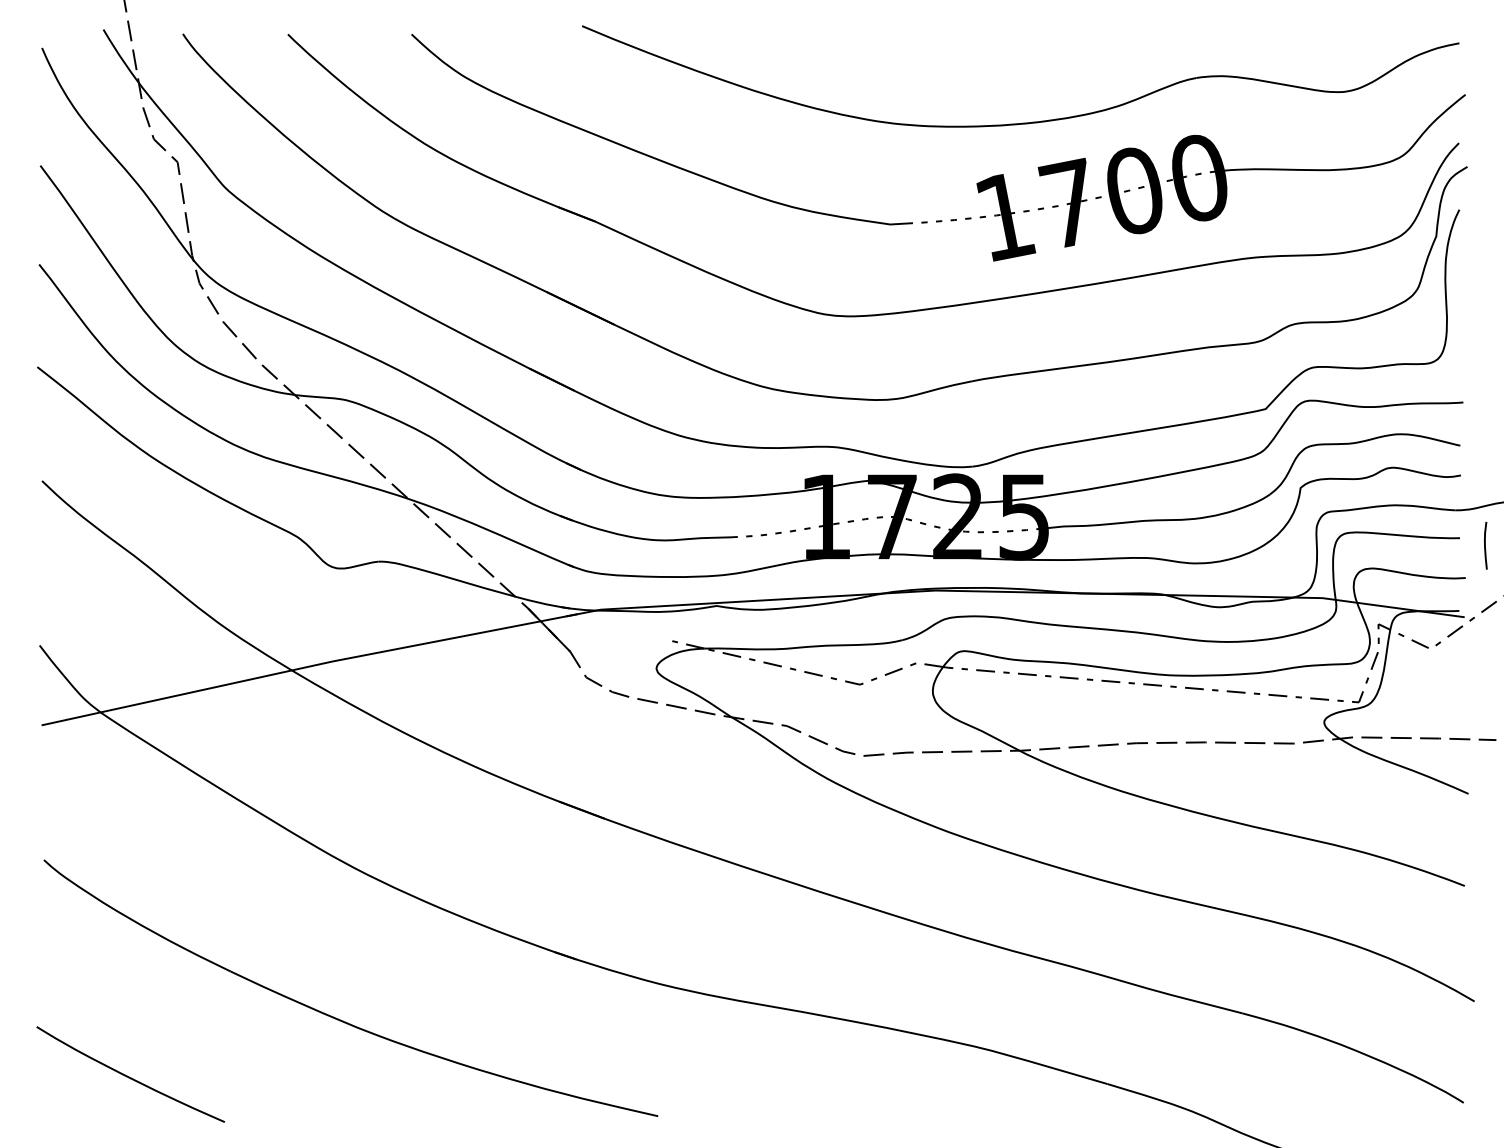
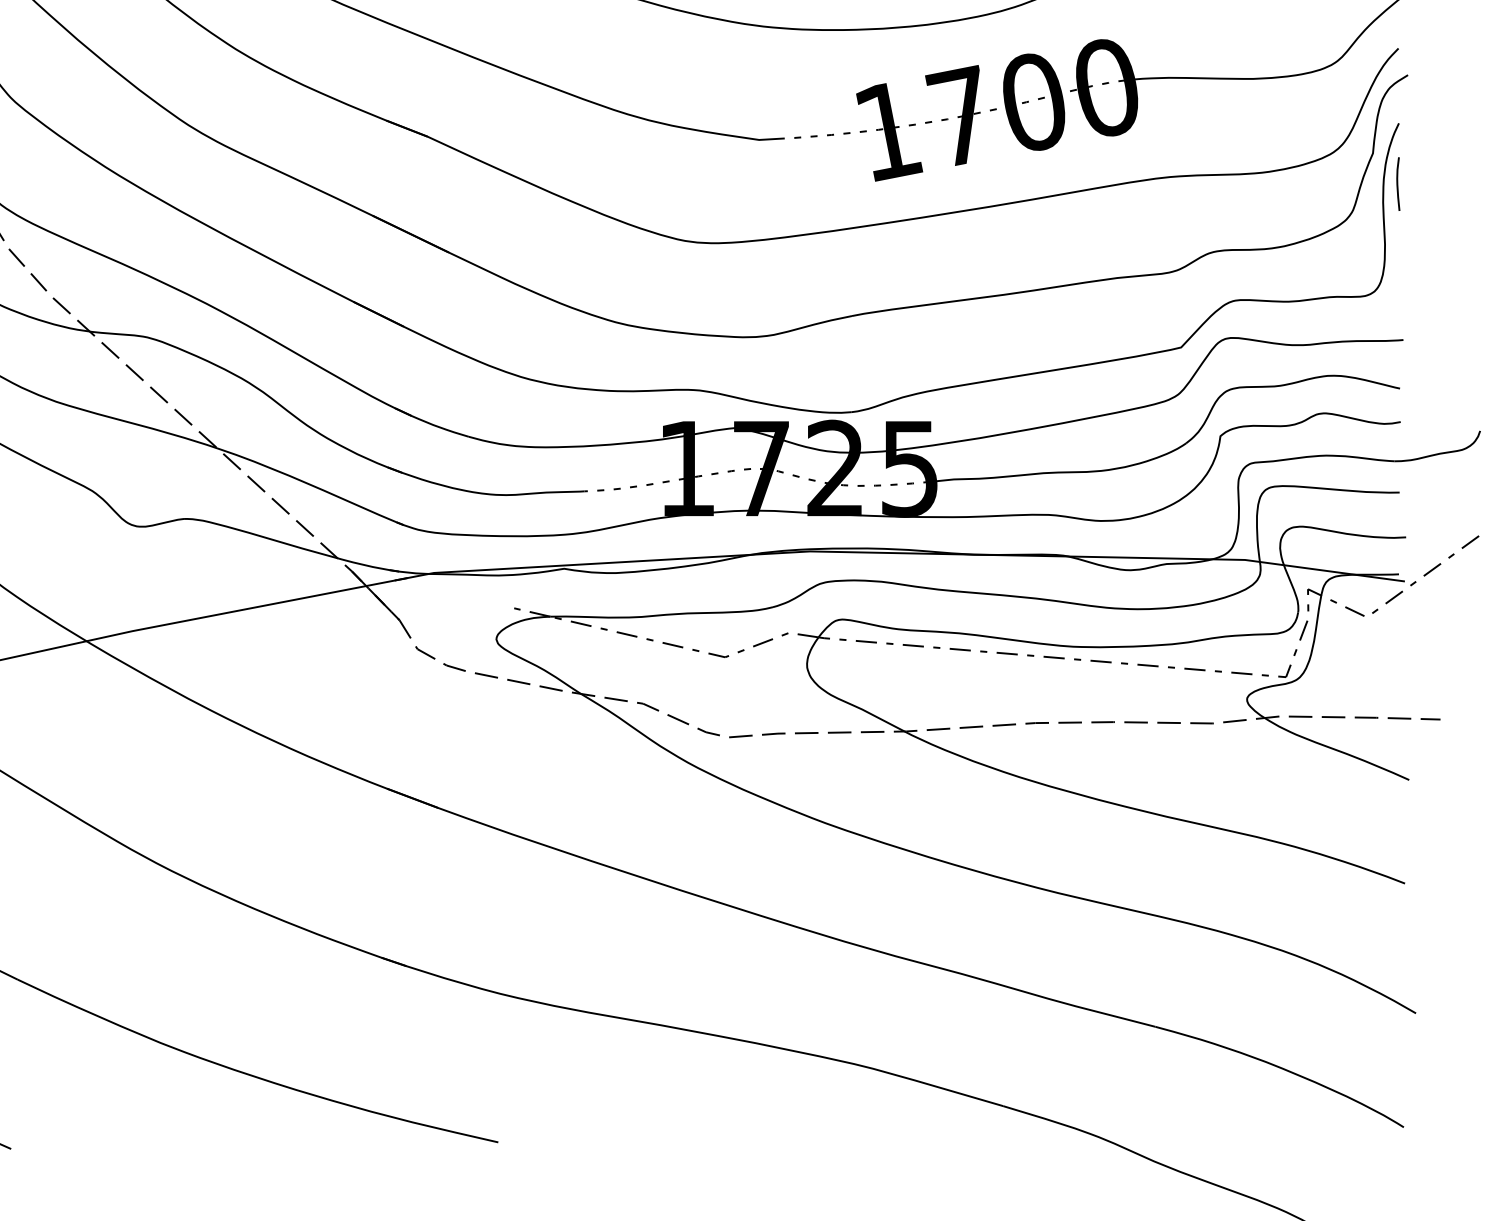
curve: (1485, 545) -> (1397, 183), moved

